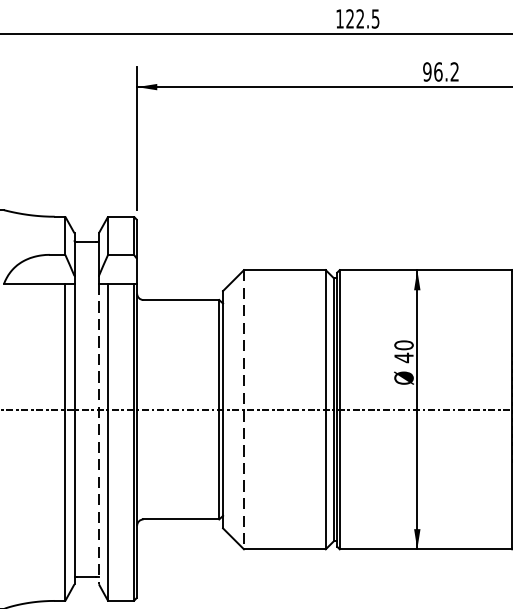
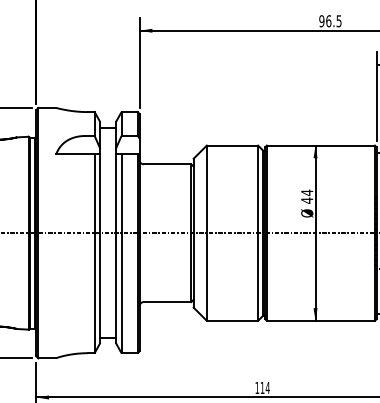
text: (453, 72) -> (338, 21), 96.2 -> 96.5
text: (404, 344) -> (307, 192), 40 -> 44
line: (243, 410) -> (206, 233), dashed -> solid
line: (98, 434) -> (115, 248), dashed -> solid

